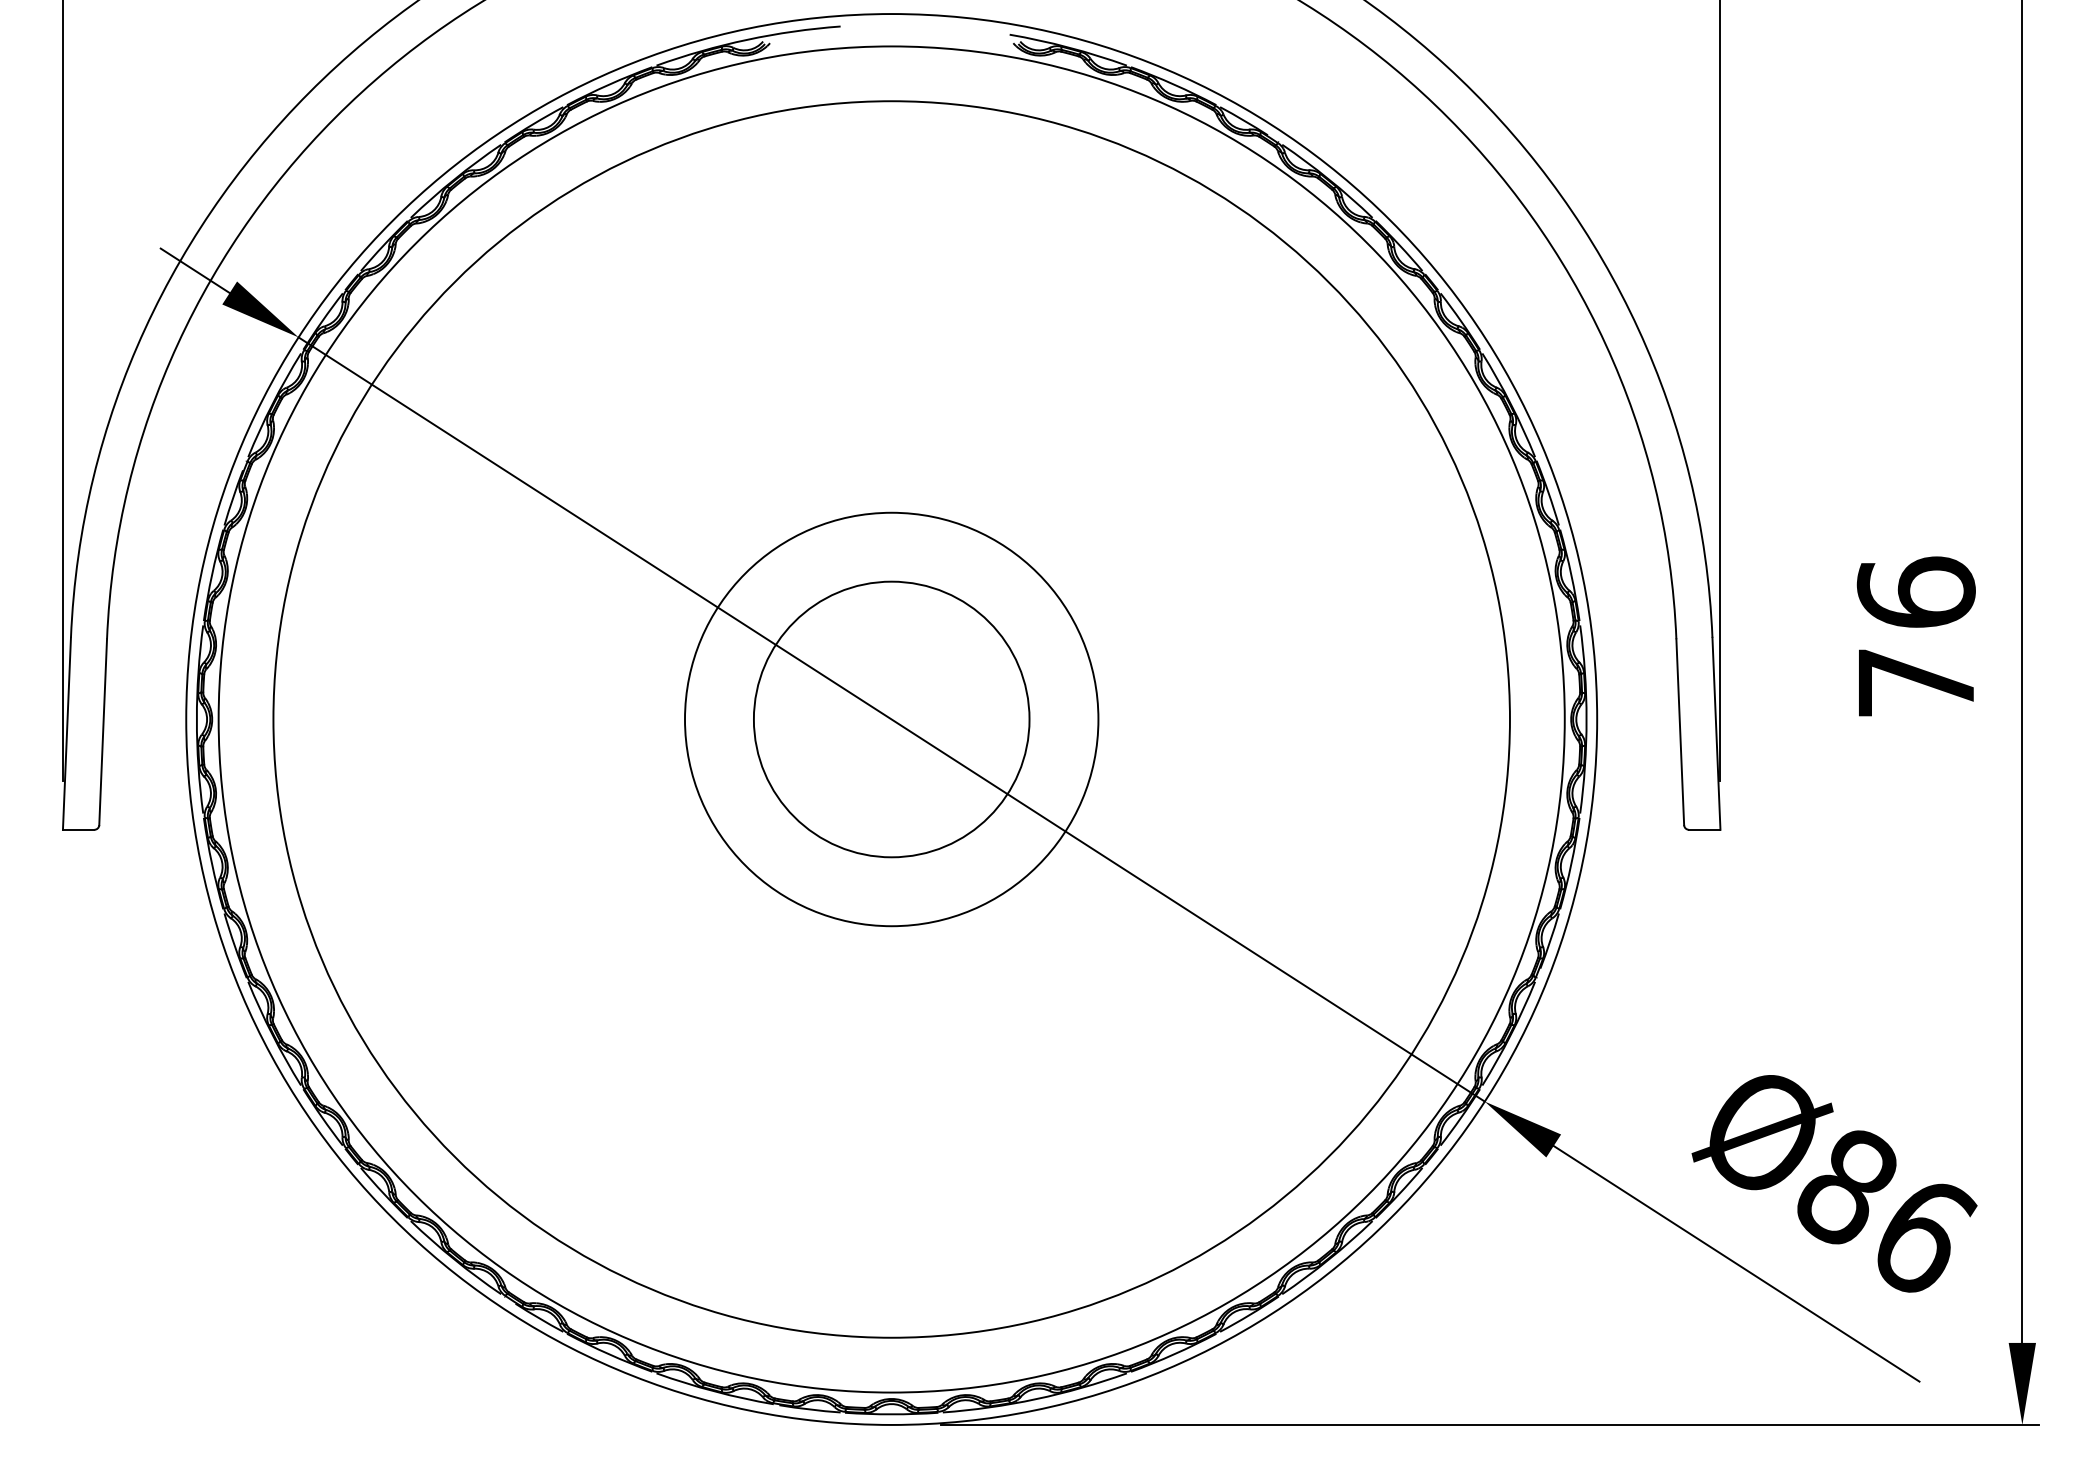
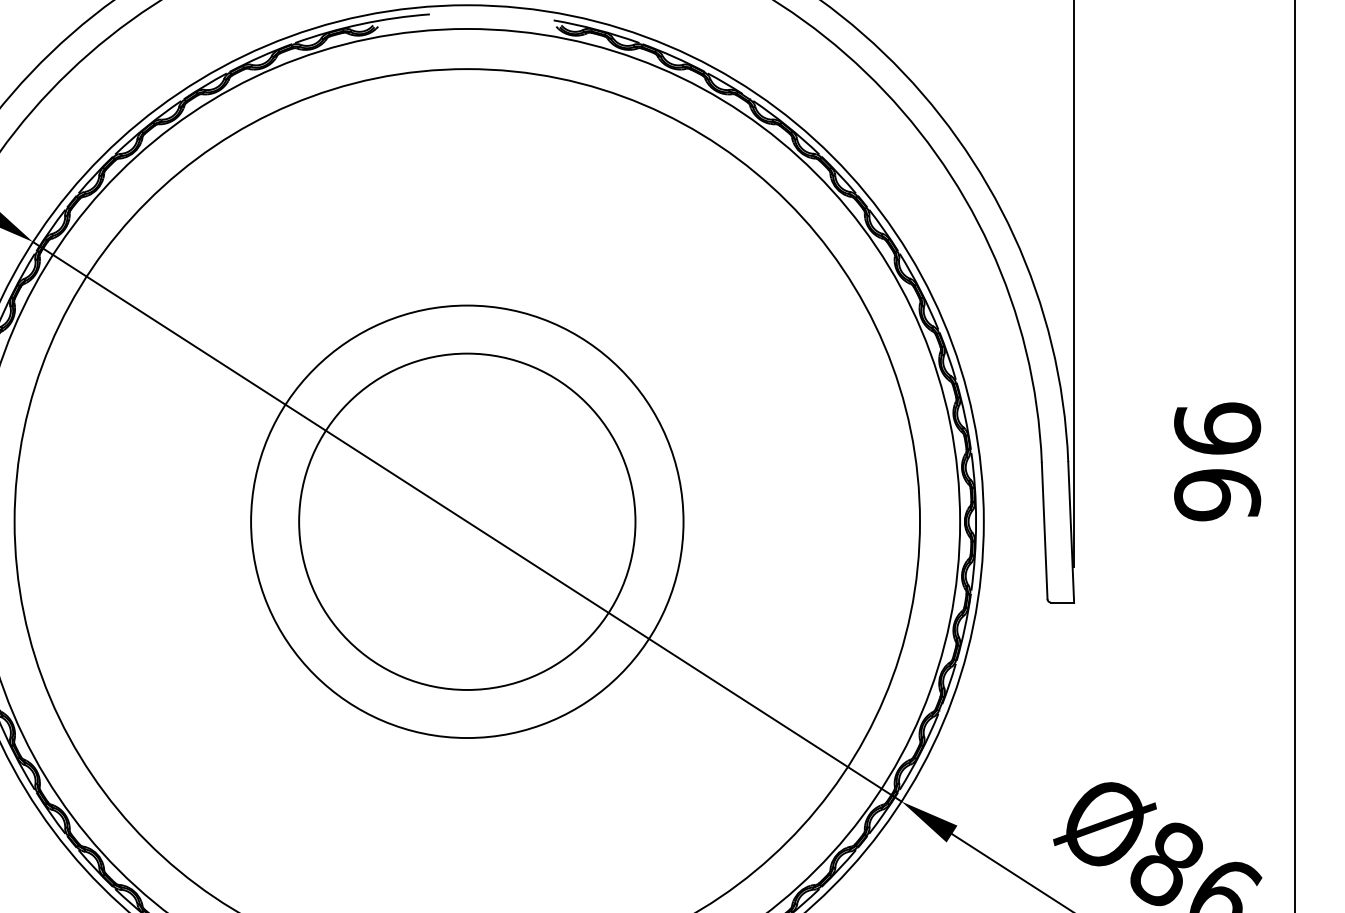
text: (1915, 682) -> (1216, 494), 76 -> 96
circle: (891, 719) -> (467, 521), size x1.43
circle: (891, 719) -> (467, 521), size x1.67

